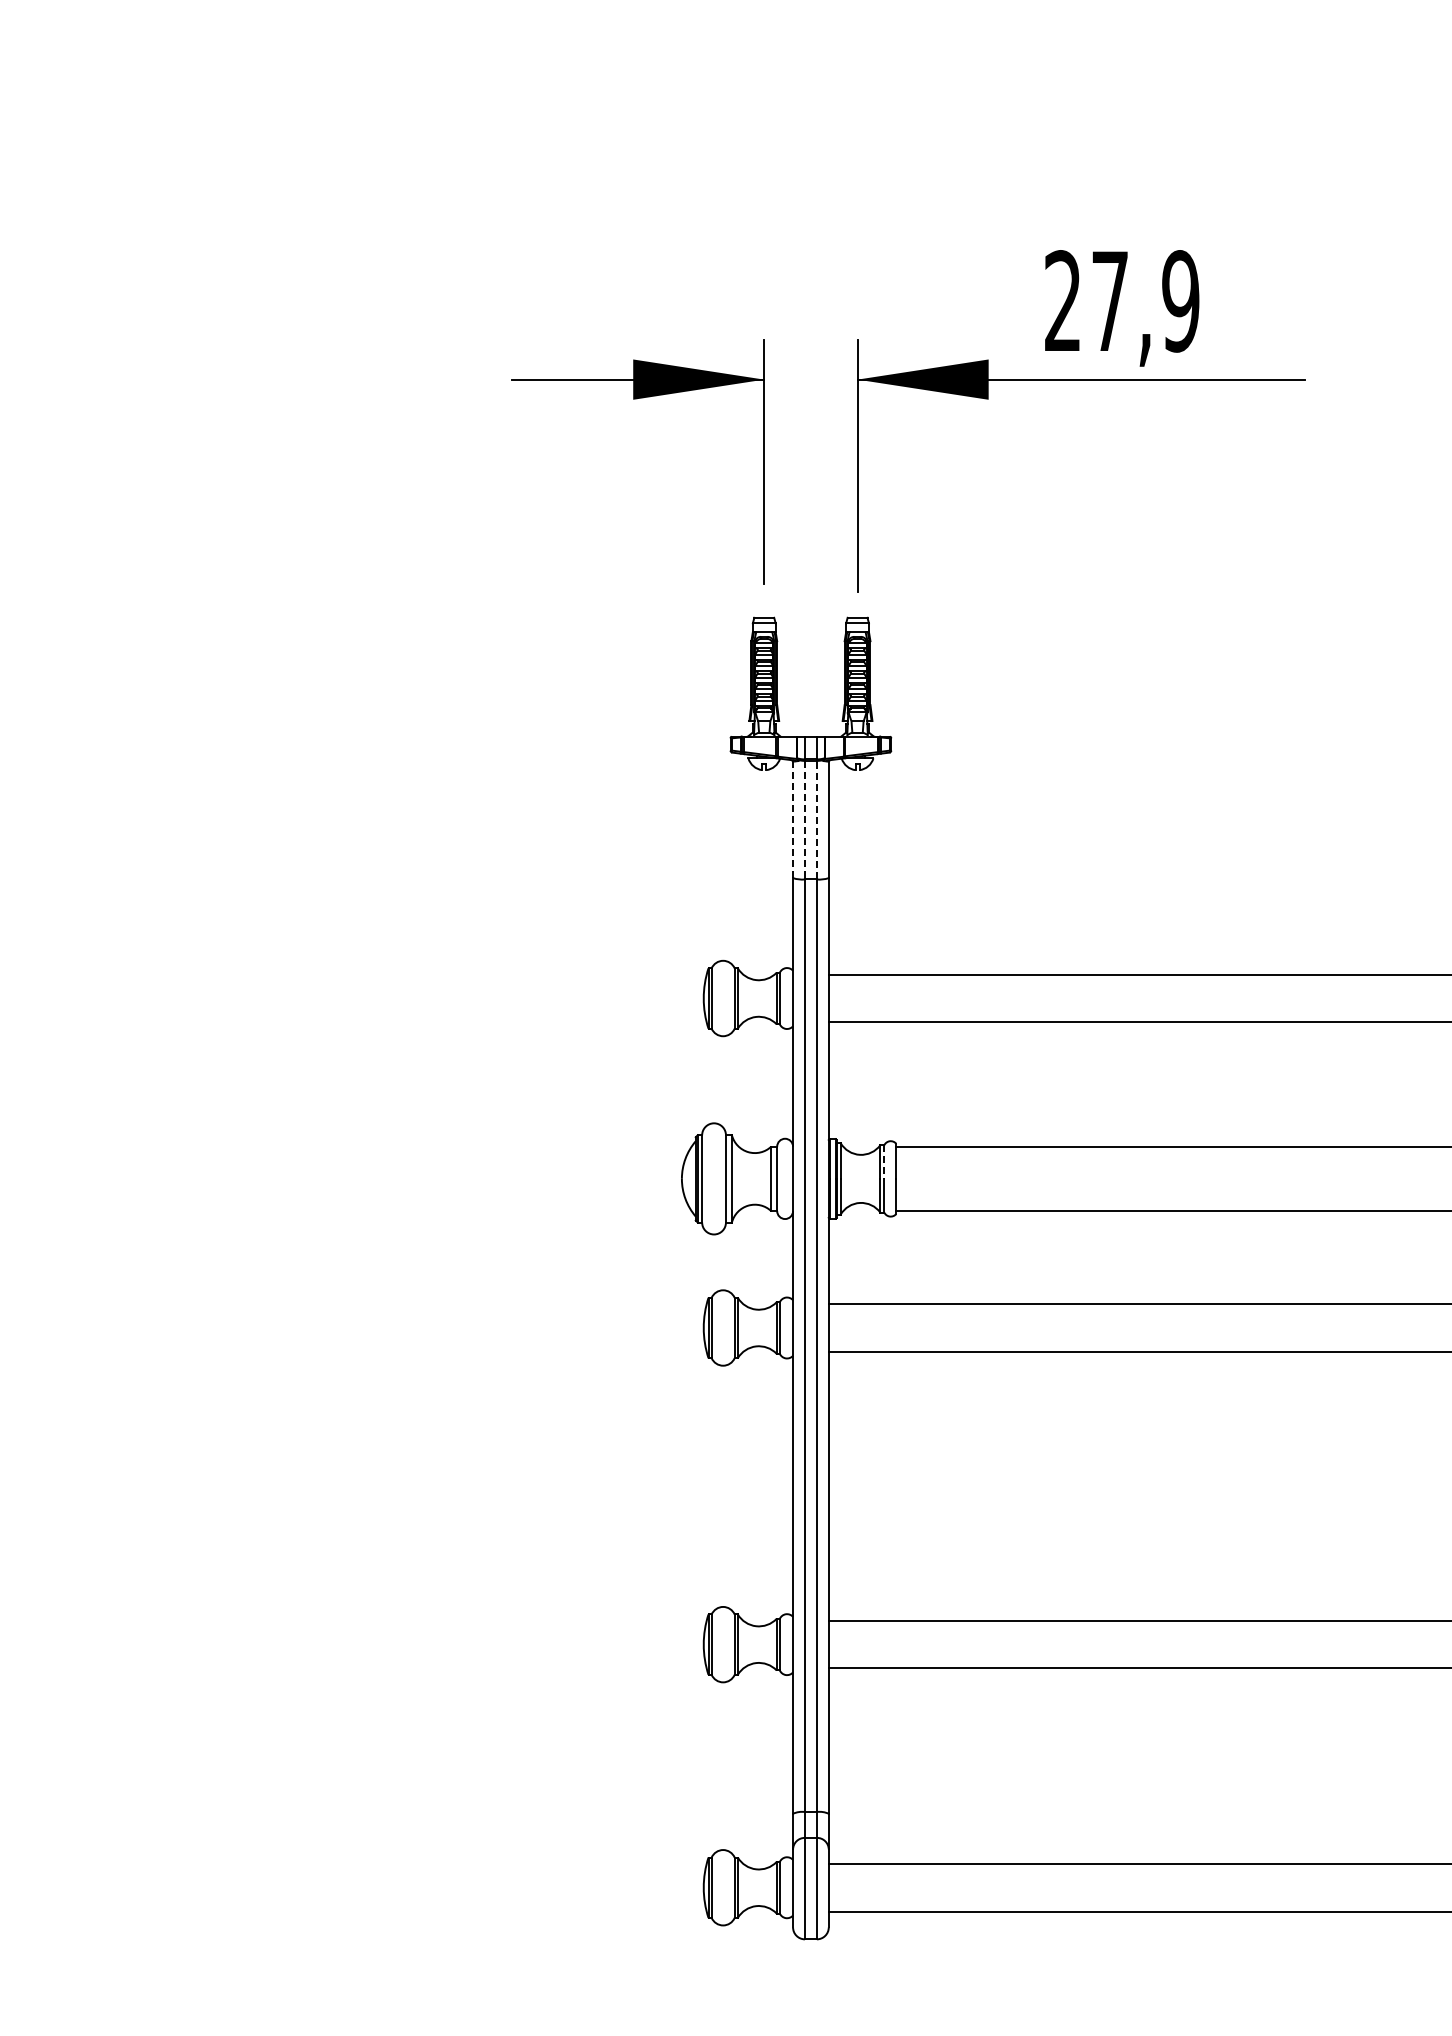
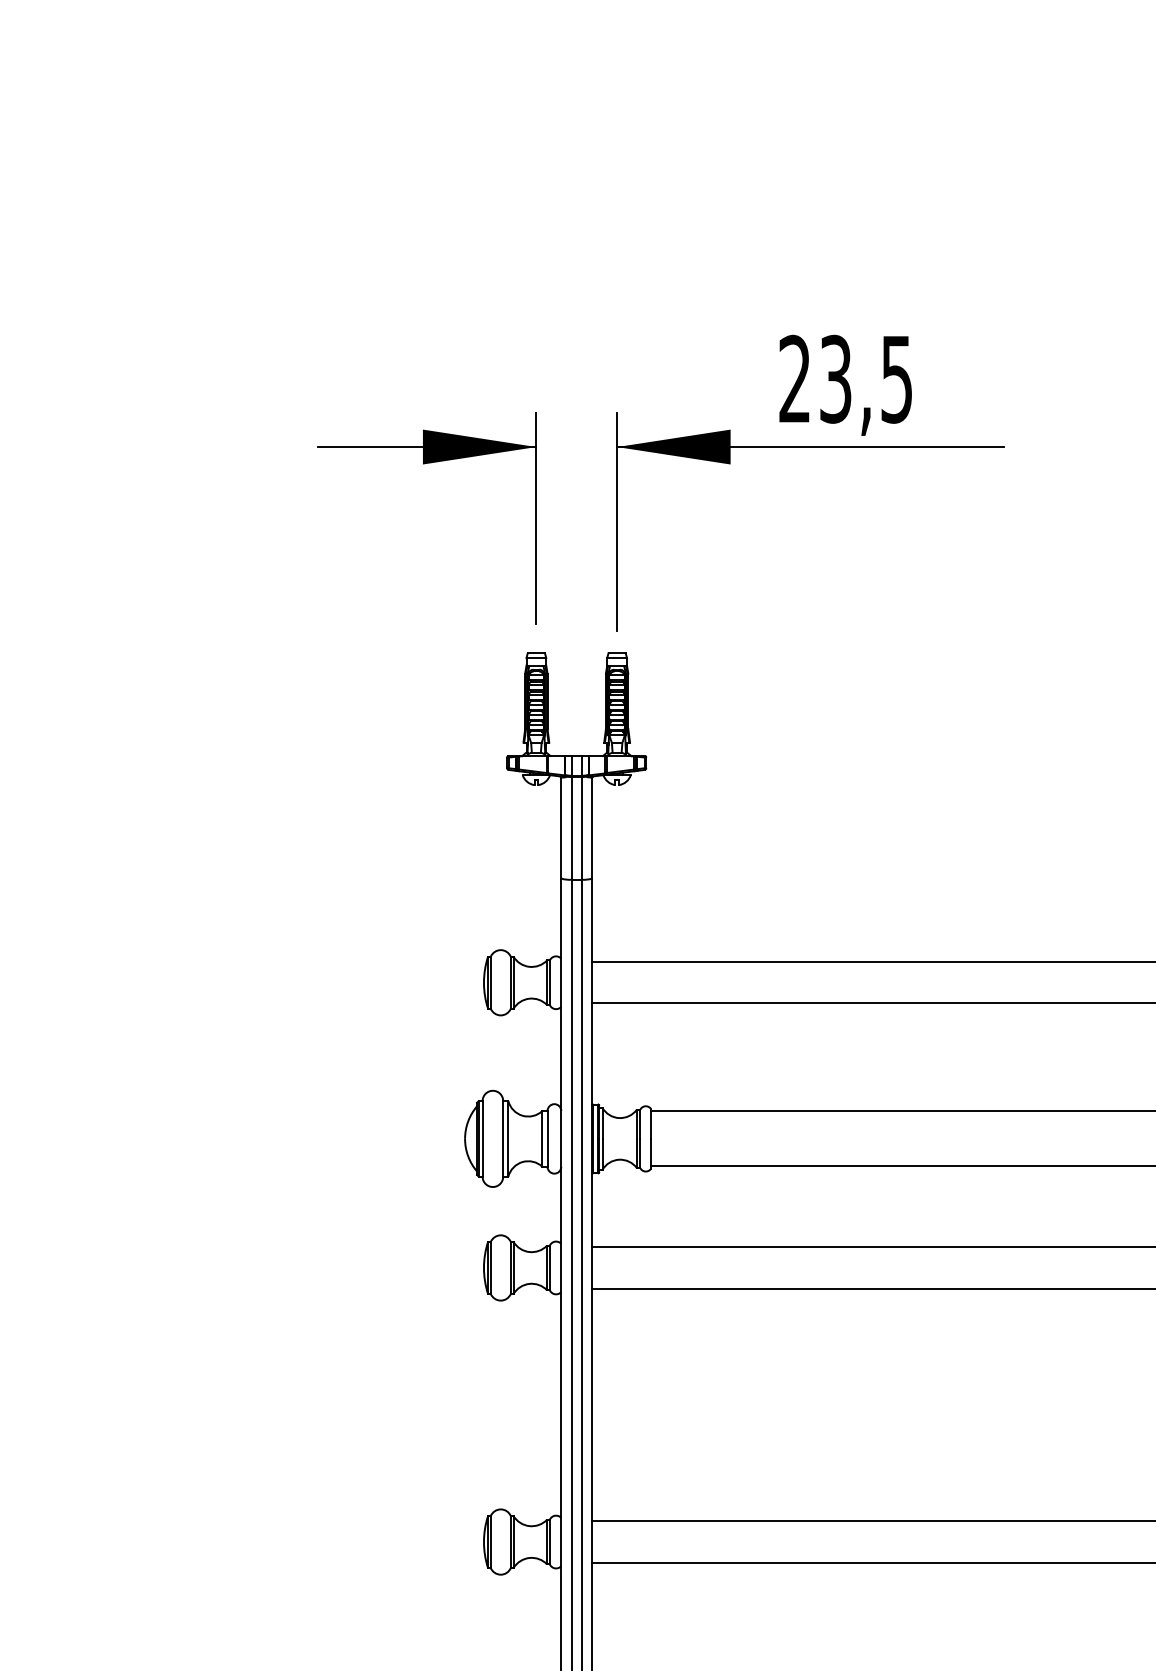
text: (1145, 301) -> (866, 379), 27,9 -> 23,5
line: (793, 819) -> (561, 827), dashed -> solid
line: (816, 819) -> (581, 827), dashed -> solid
line: (804, 820) -> (571, 828), dashed -> solid
line: (884, 1162) -> (640, 1124), dashed -> solid

